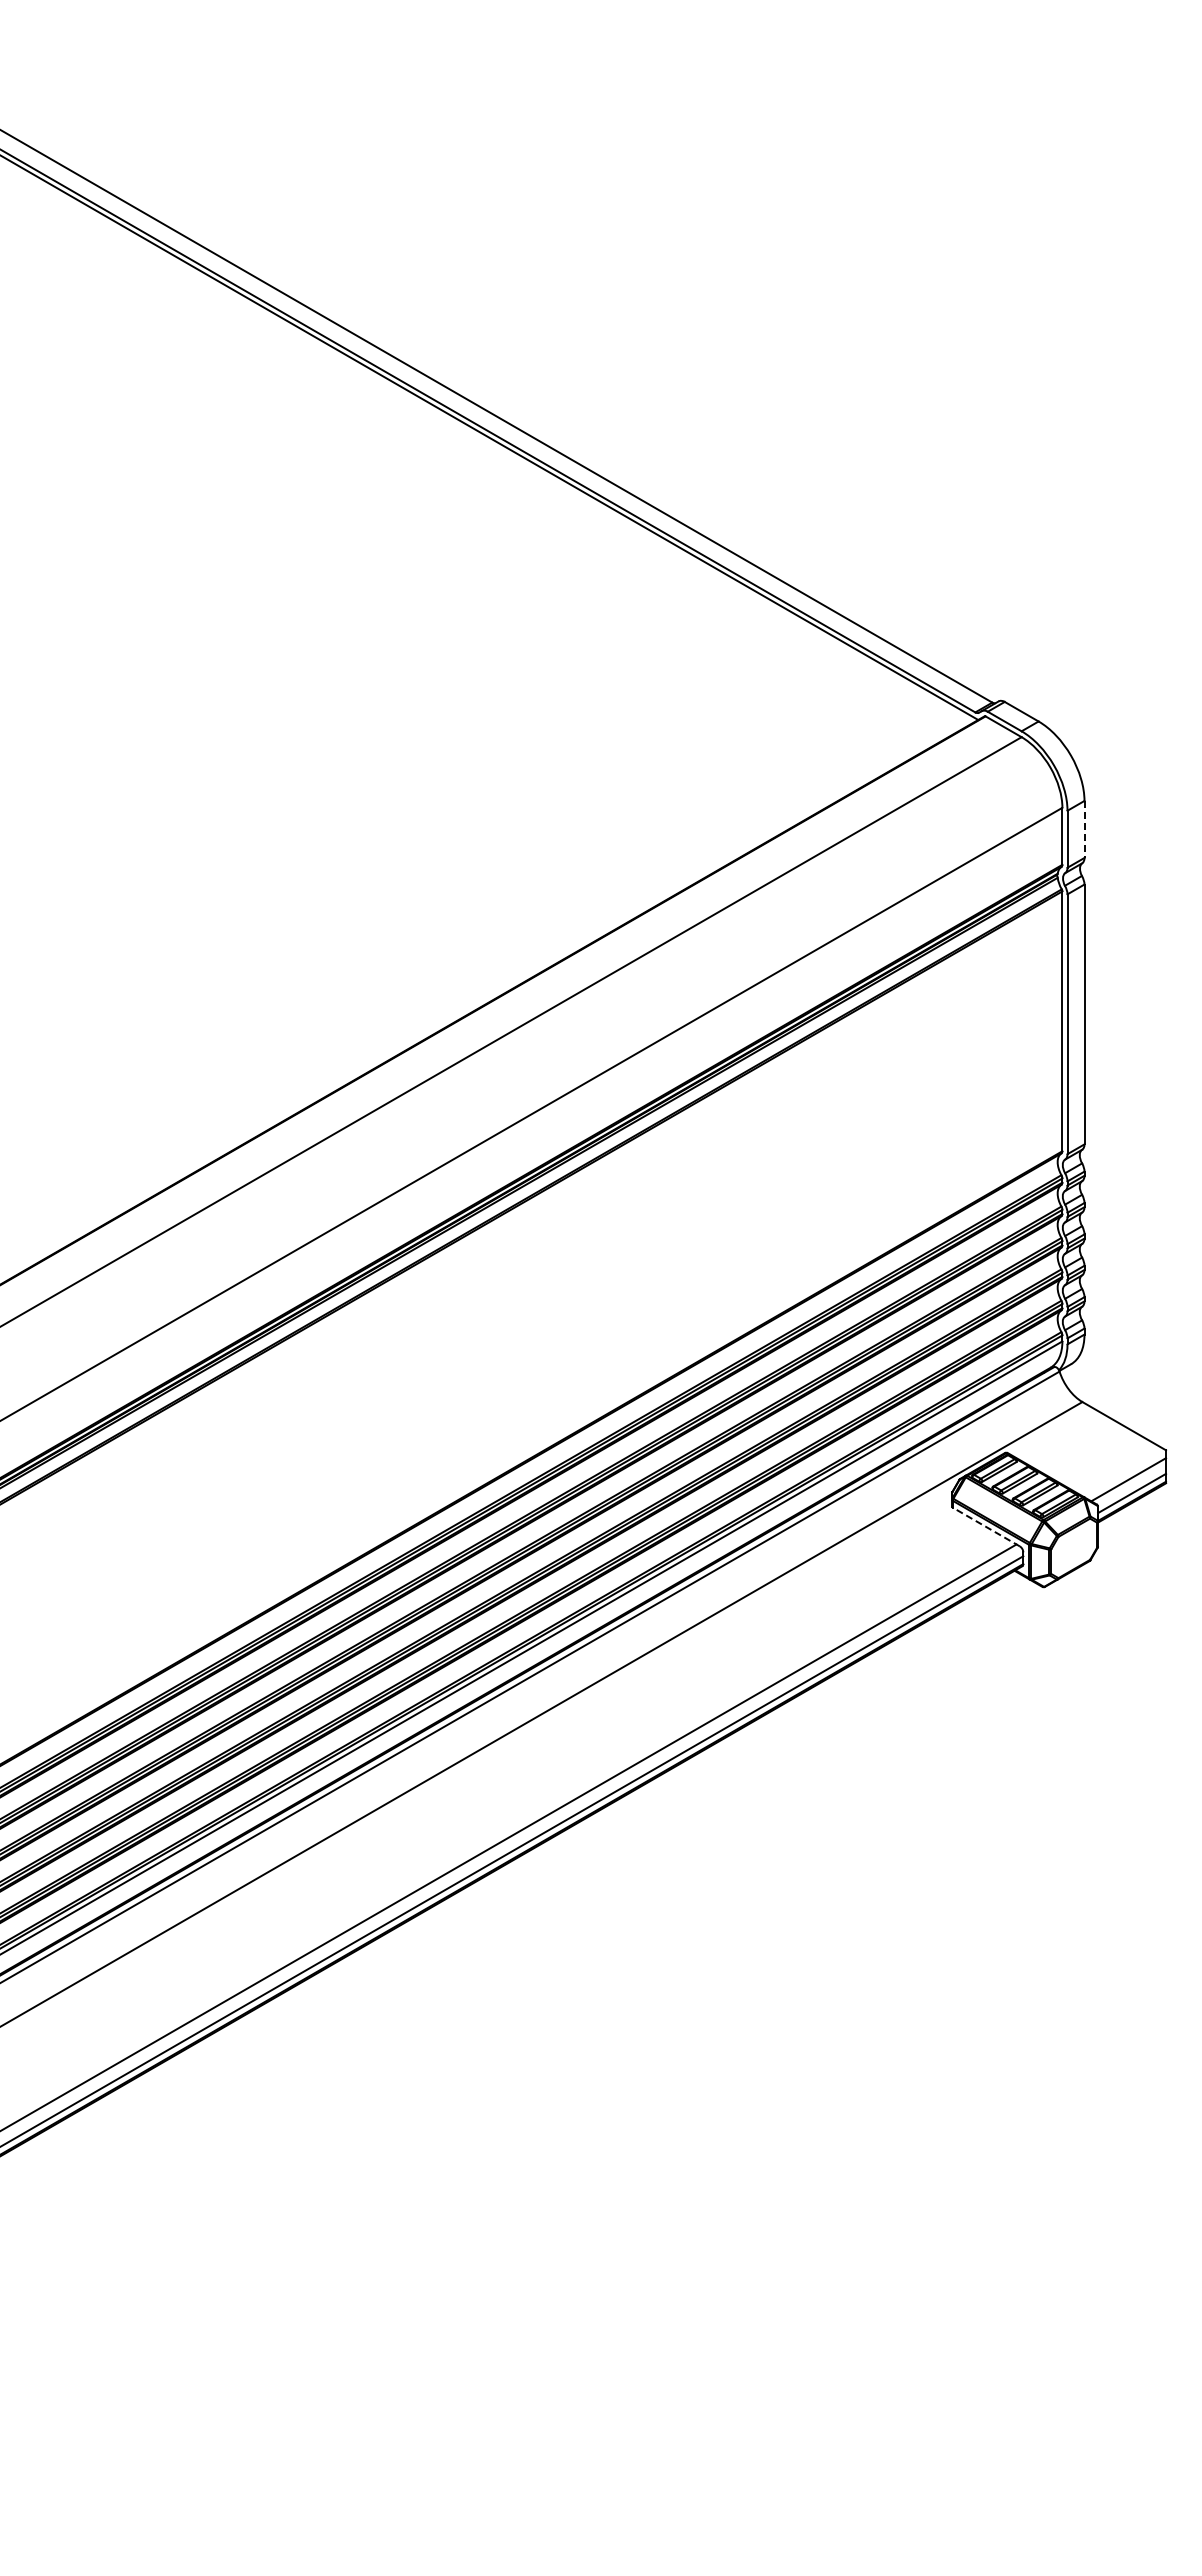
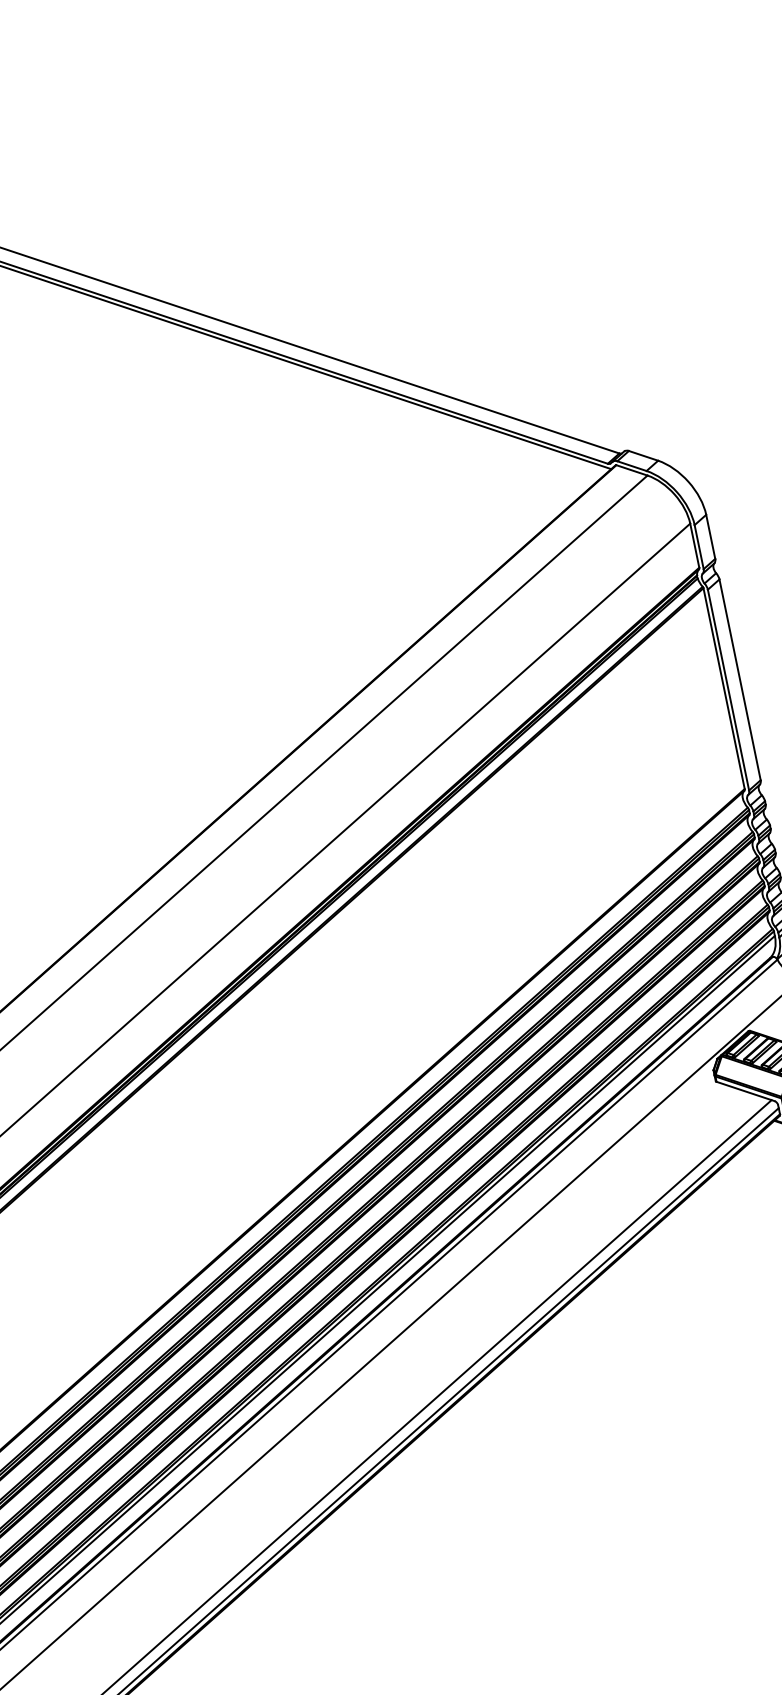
line: (1084, 829) -> (710, 536), dashed -> solid
line: (986, 1527) -> (745, 1091), dashed -> solid

